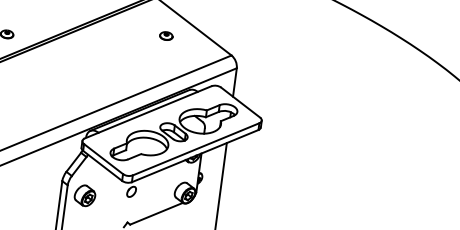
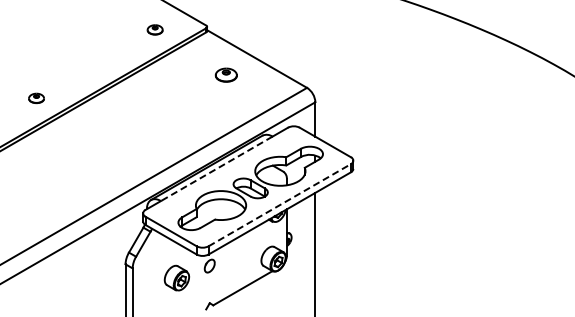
part: (166, 35) -> (226, 74), size x1.4
line: (147, 112) -> (216, 169), solid -> dashed
line: (196, 148) -> (280, 204), solid -> dashed
part: (84, 195) -> (176, 277), moved

